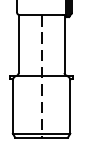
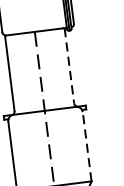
line: (64, 43) -> (69, 65), solid -> dashed
line: (70, 107) -> (87, 147), solid -> dashed

